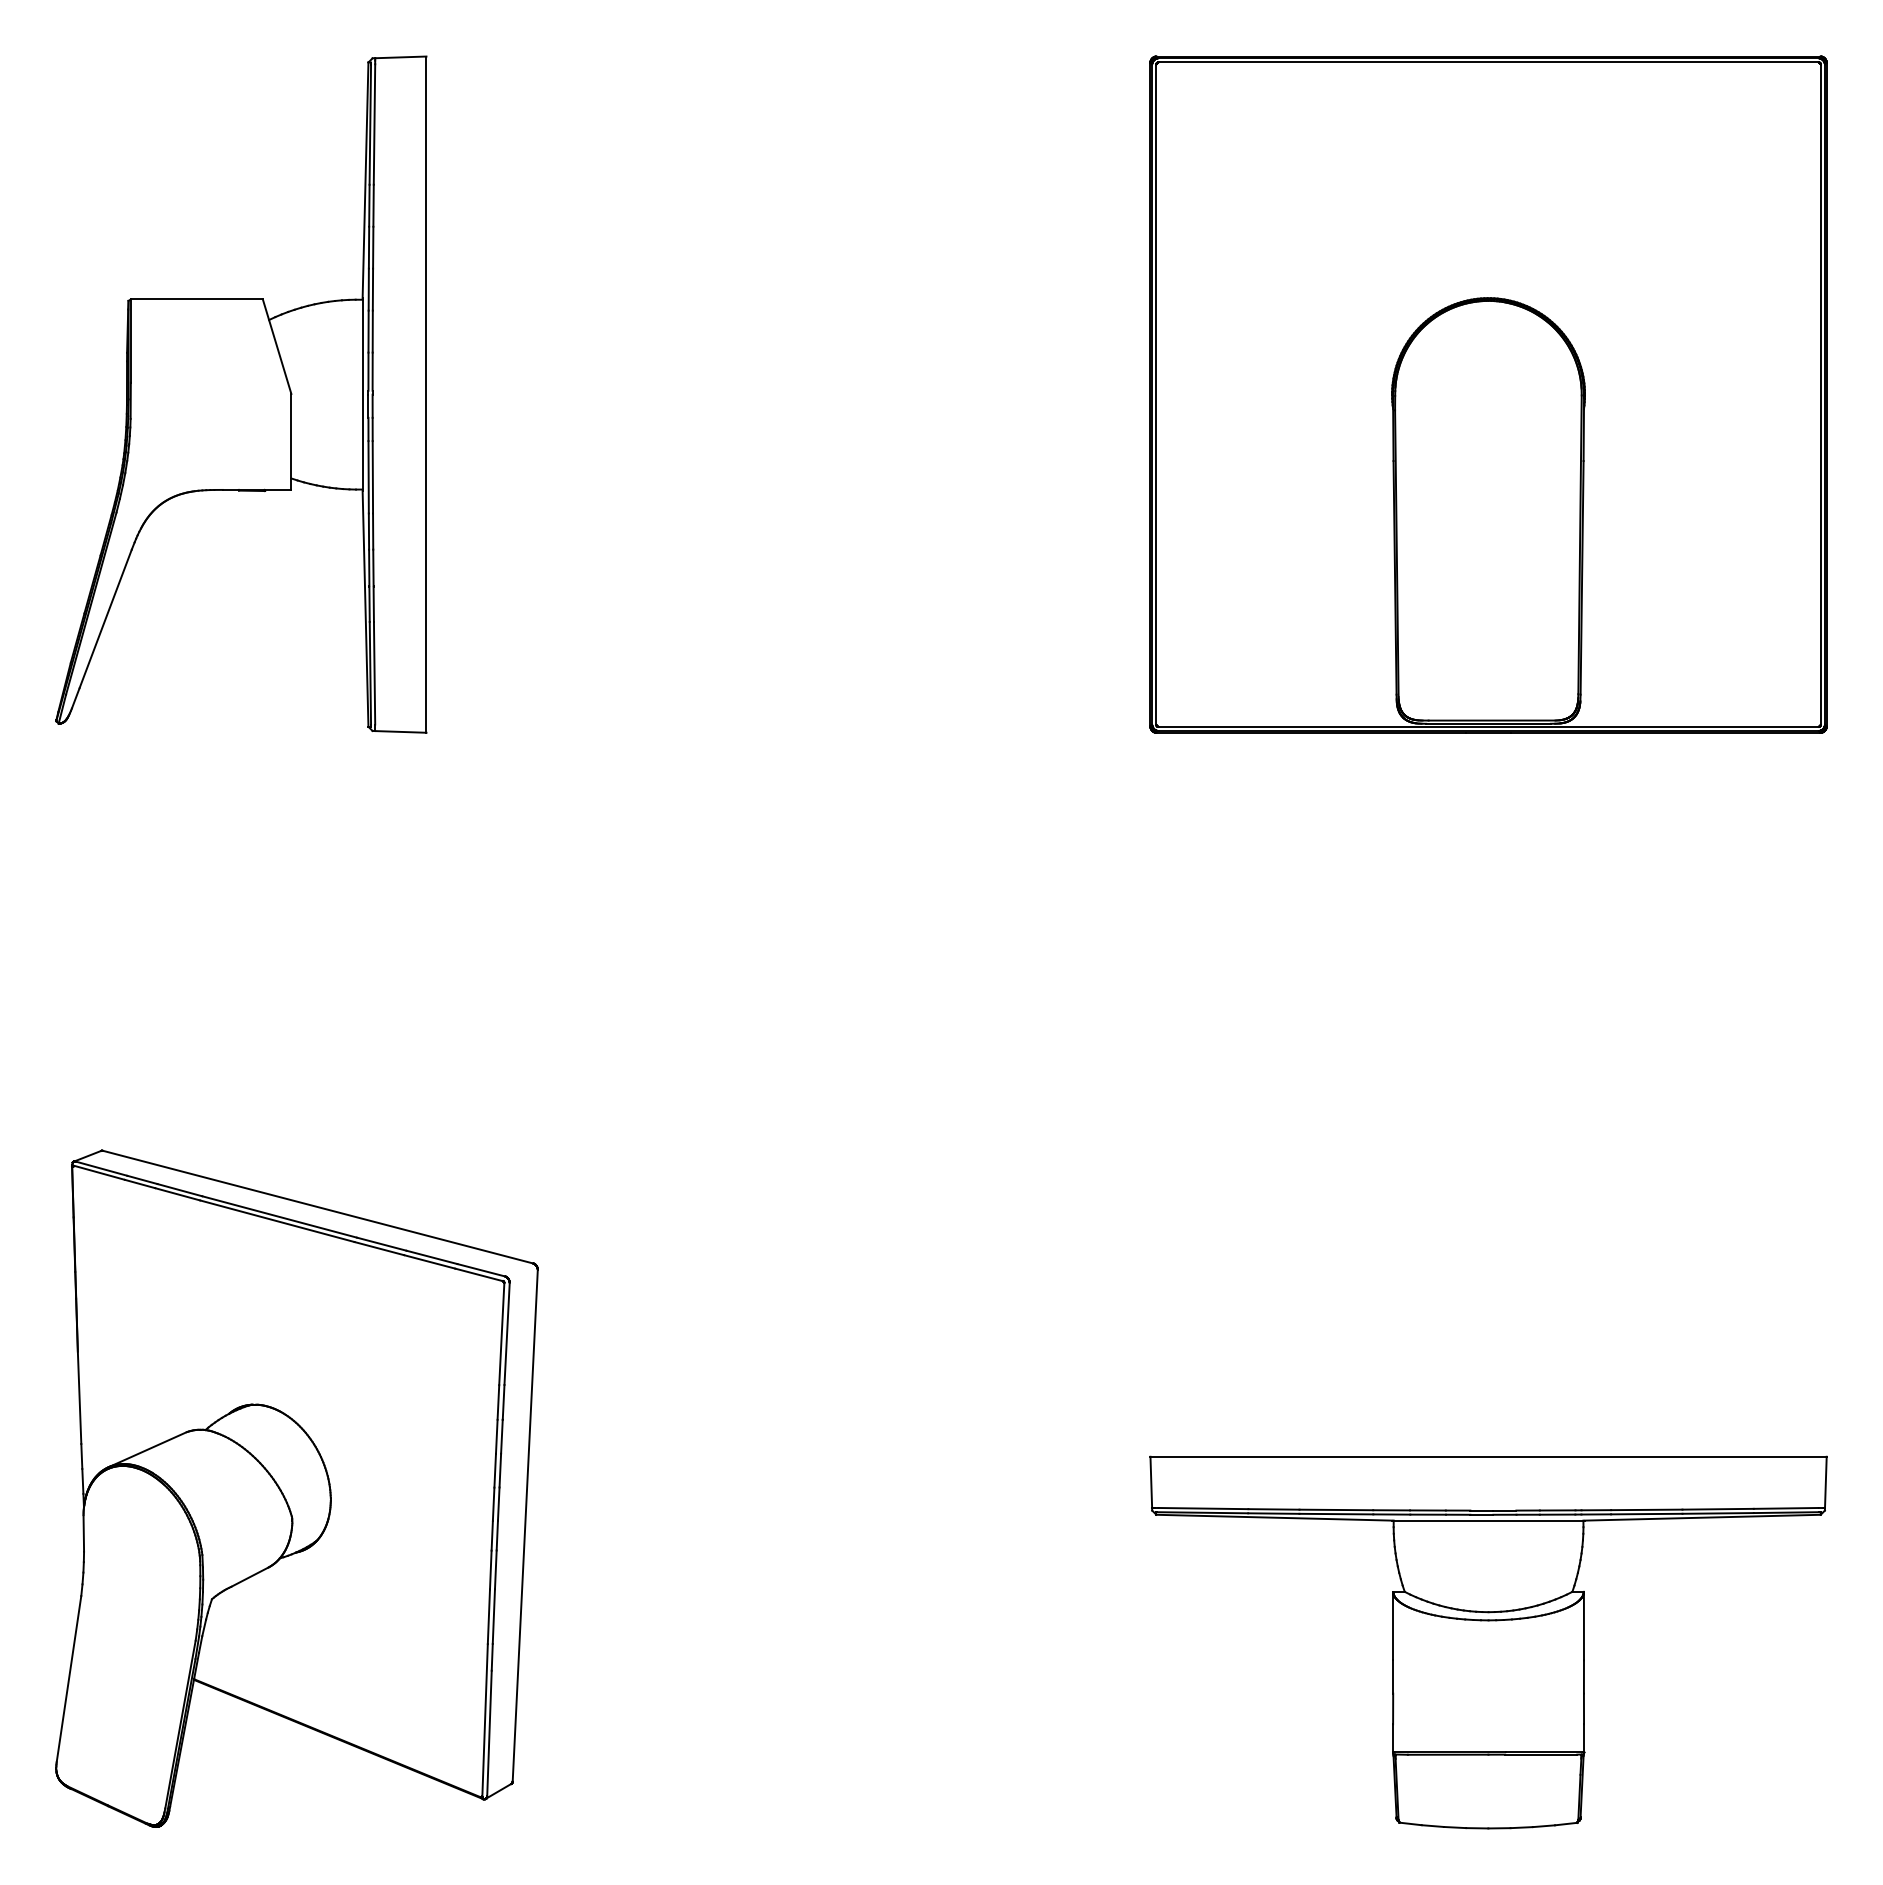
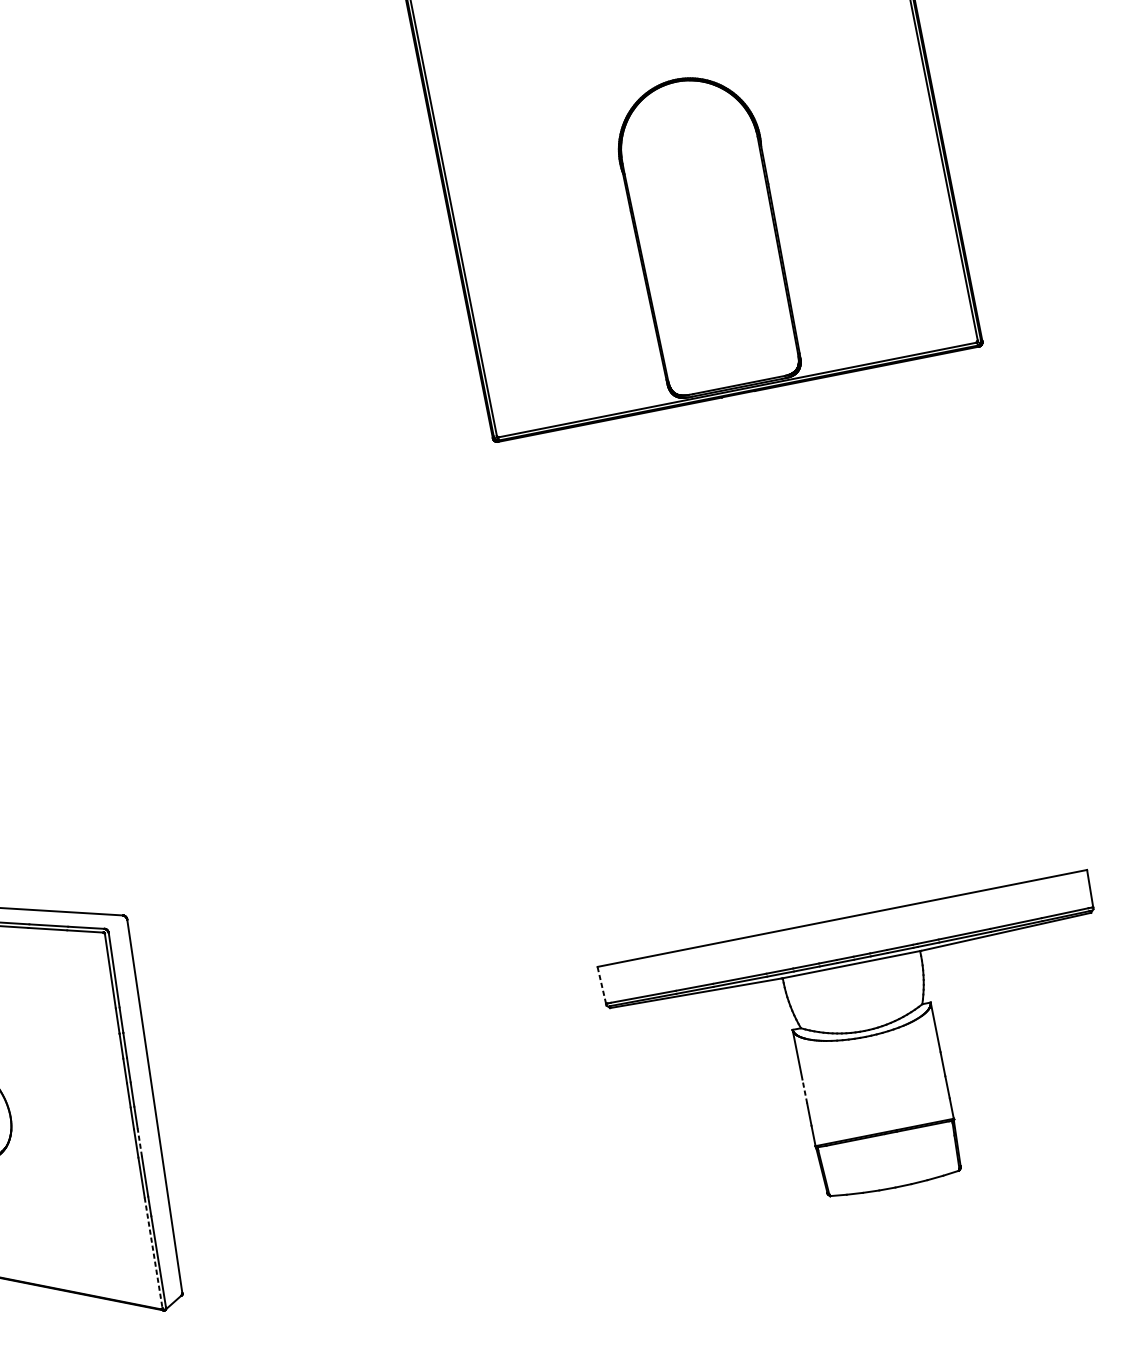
line: (1151, 1482) -> (601, 985), solid -> dashed
line: (495, 1569) -> (139, 1142), solid -> dashed
line: (1393, 1677) -> (805, 1091), solid -> dashed
line: (485, 1720) -> (153, 1253), solid -> dashed

